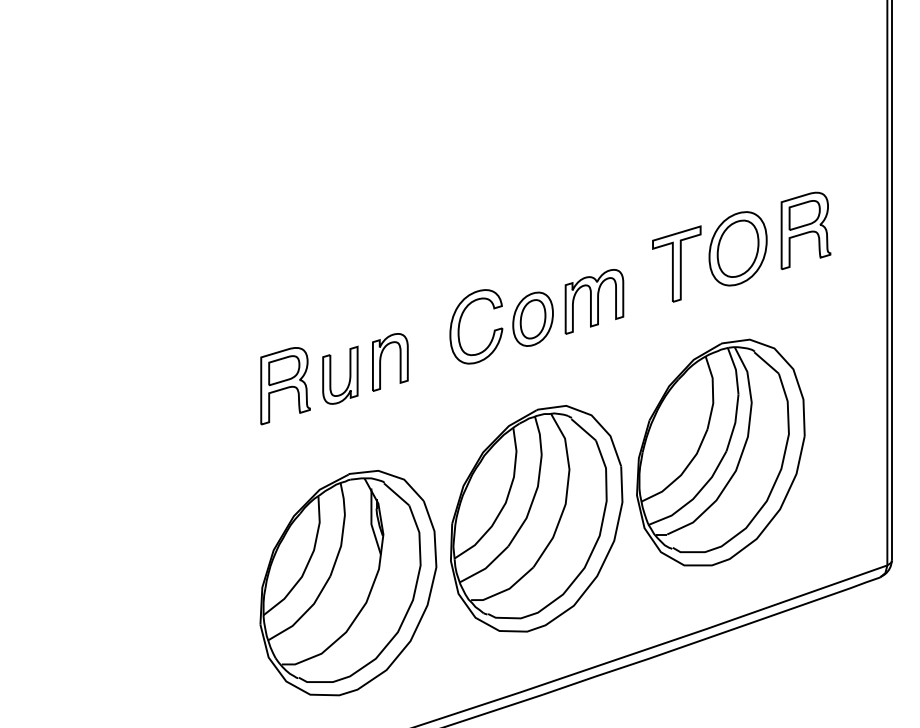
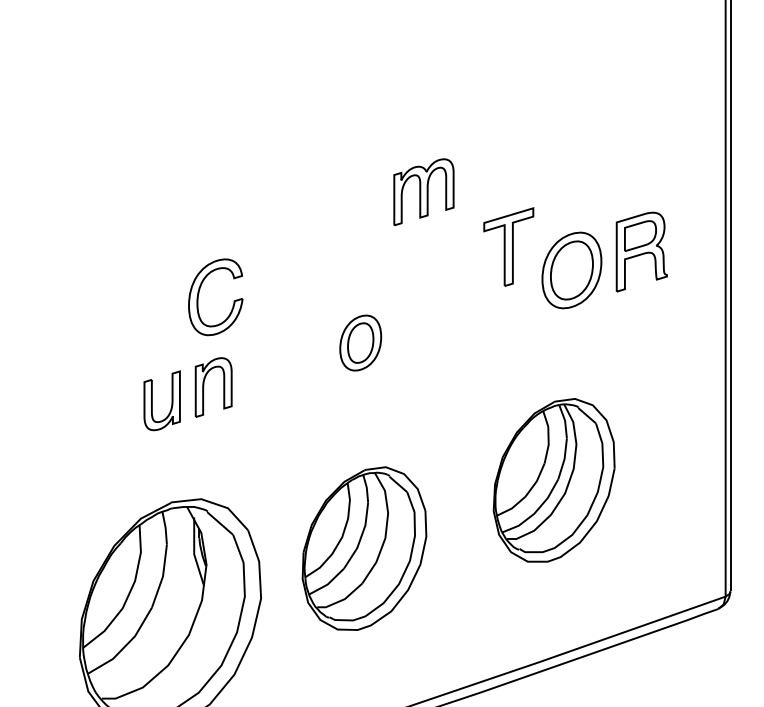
part: (676, 263) -> (508, 246), moved
part: (594, 301) -> (423, 191), moved
part: (460, 324) -> (199, 294), moved
part: (285, 386) -> (105, 412), removed
part: (720, 452) -> (553, 480), size x0.7
part: (536, 518) -> (364, 548), size x0.7

